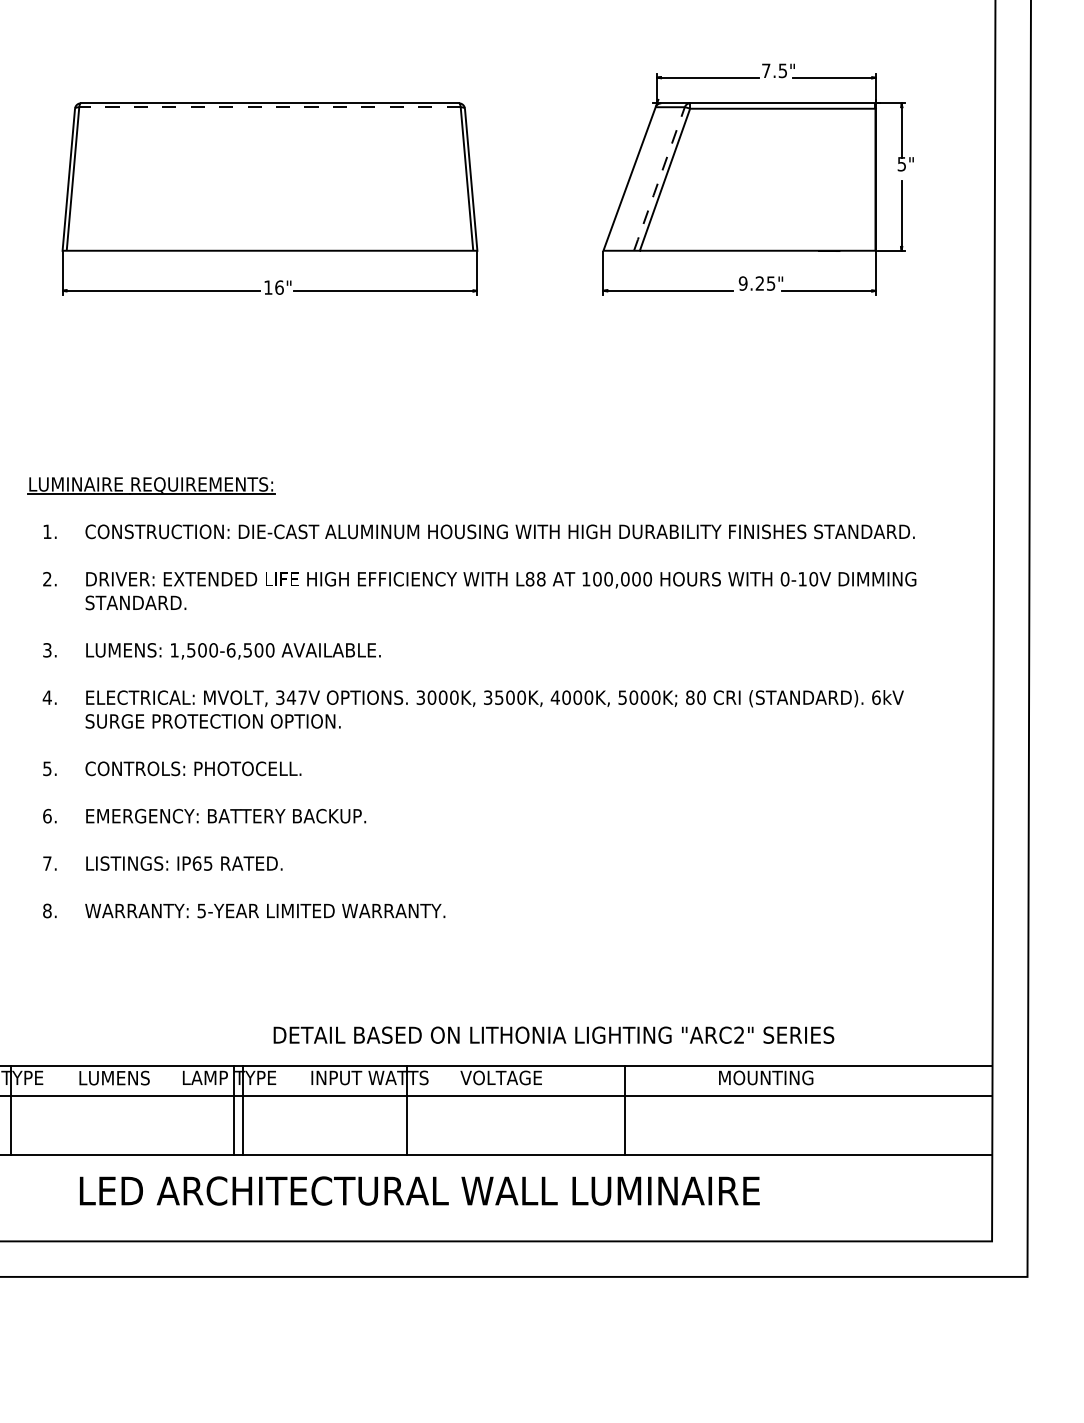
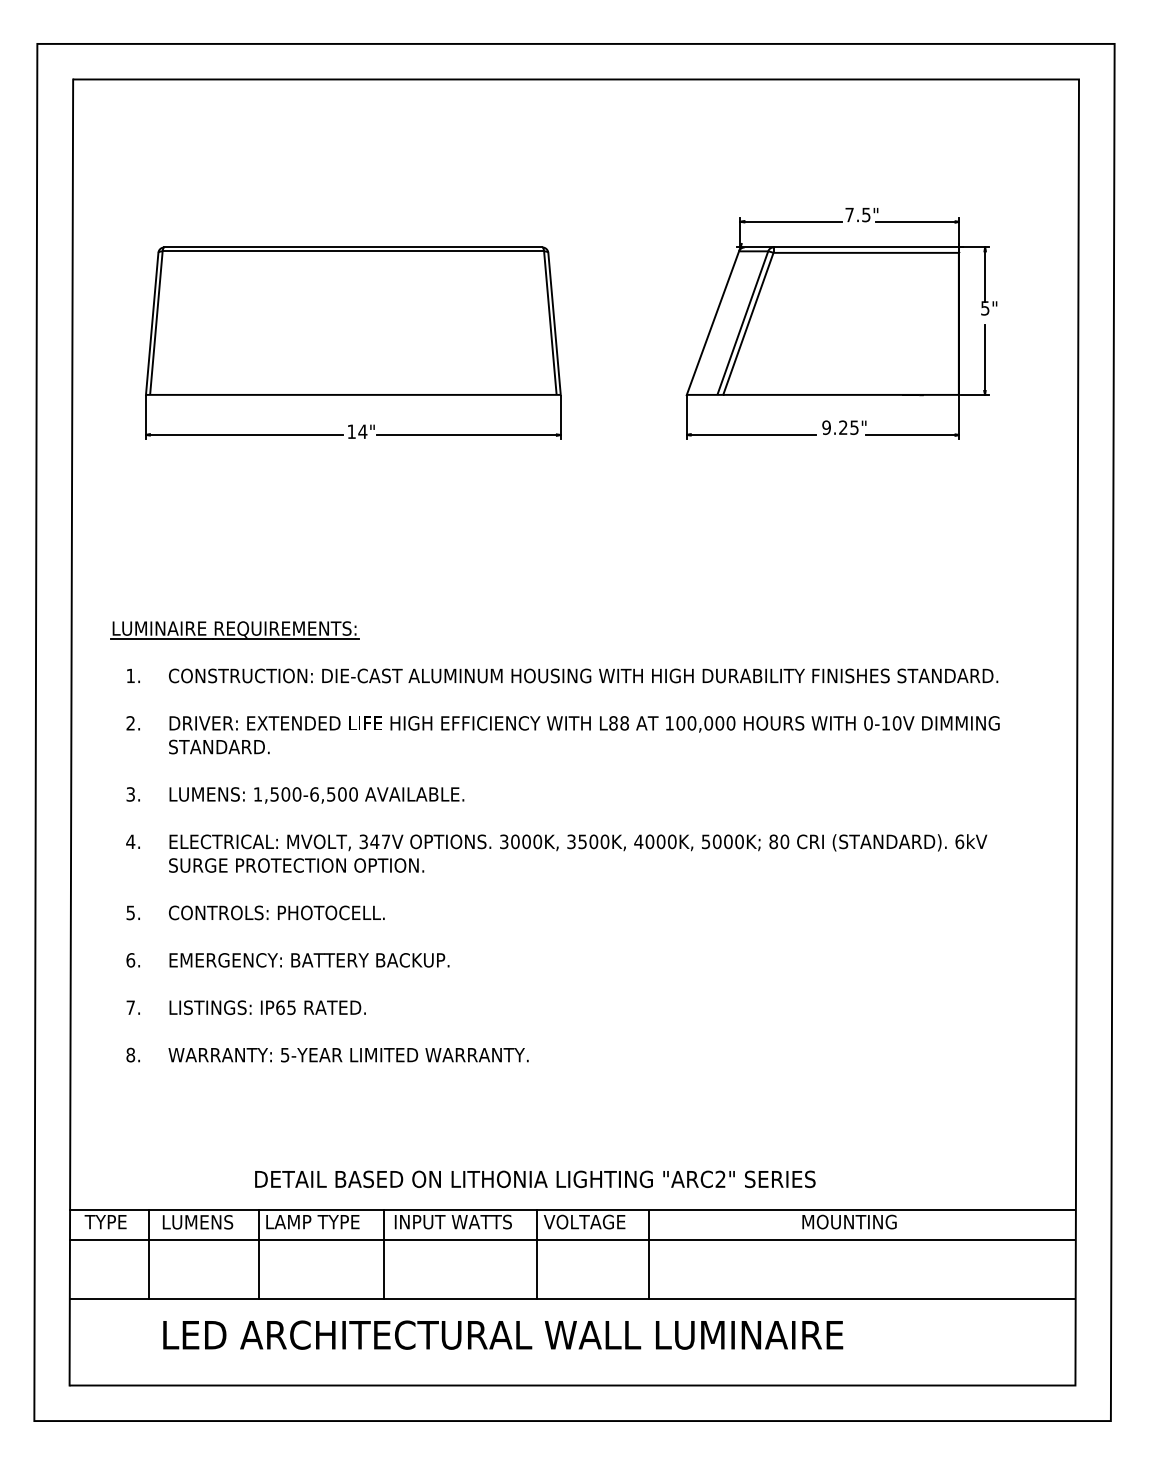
line: (270, 107) -> (353, 251), dashed -> solid
line: (659, 180) -> (742, 324), dashed -> solid
text: (279, 287) -> (362, 431), 16" -> 14"
text: (554, 1034) -> (535, 1178), moved
line: (11, 1110) -> (149, 1254), moved
line: (234, 1110) -> (384, 1254), moved
line: (243, 1110) -> (258, 1254), moved
line: (407, 1110) -> (537, 1254), moved
line: (625, 1110) -> (648, 1254), moved

